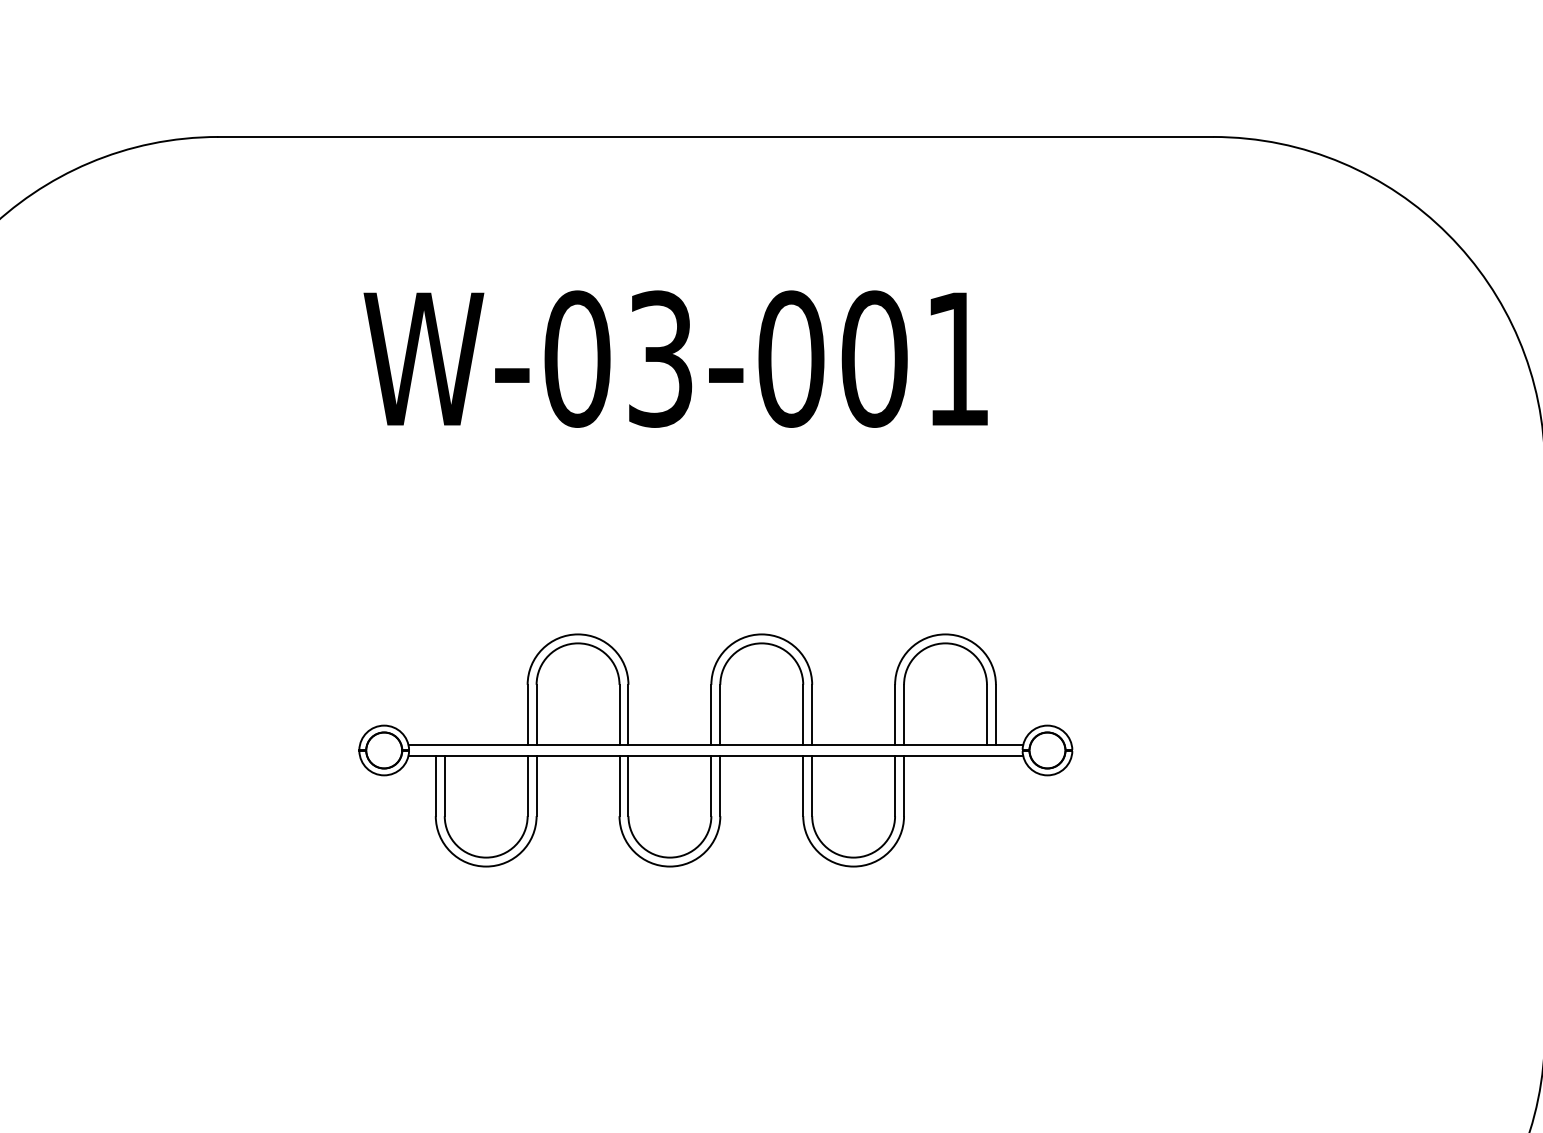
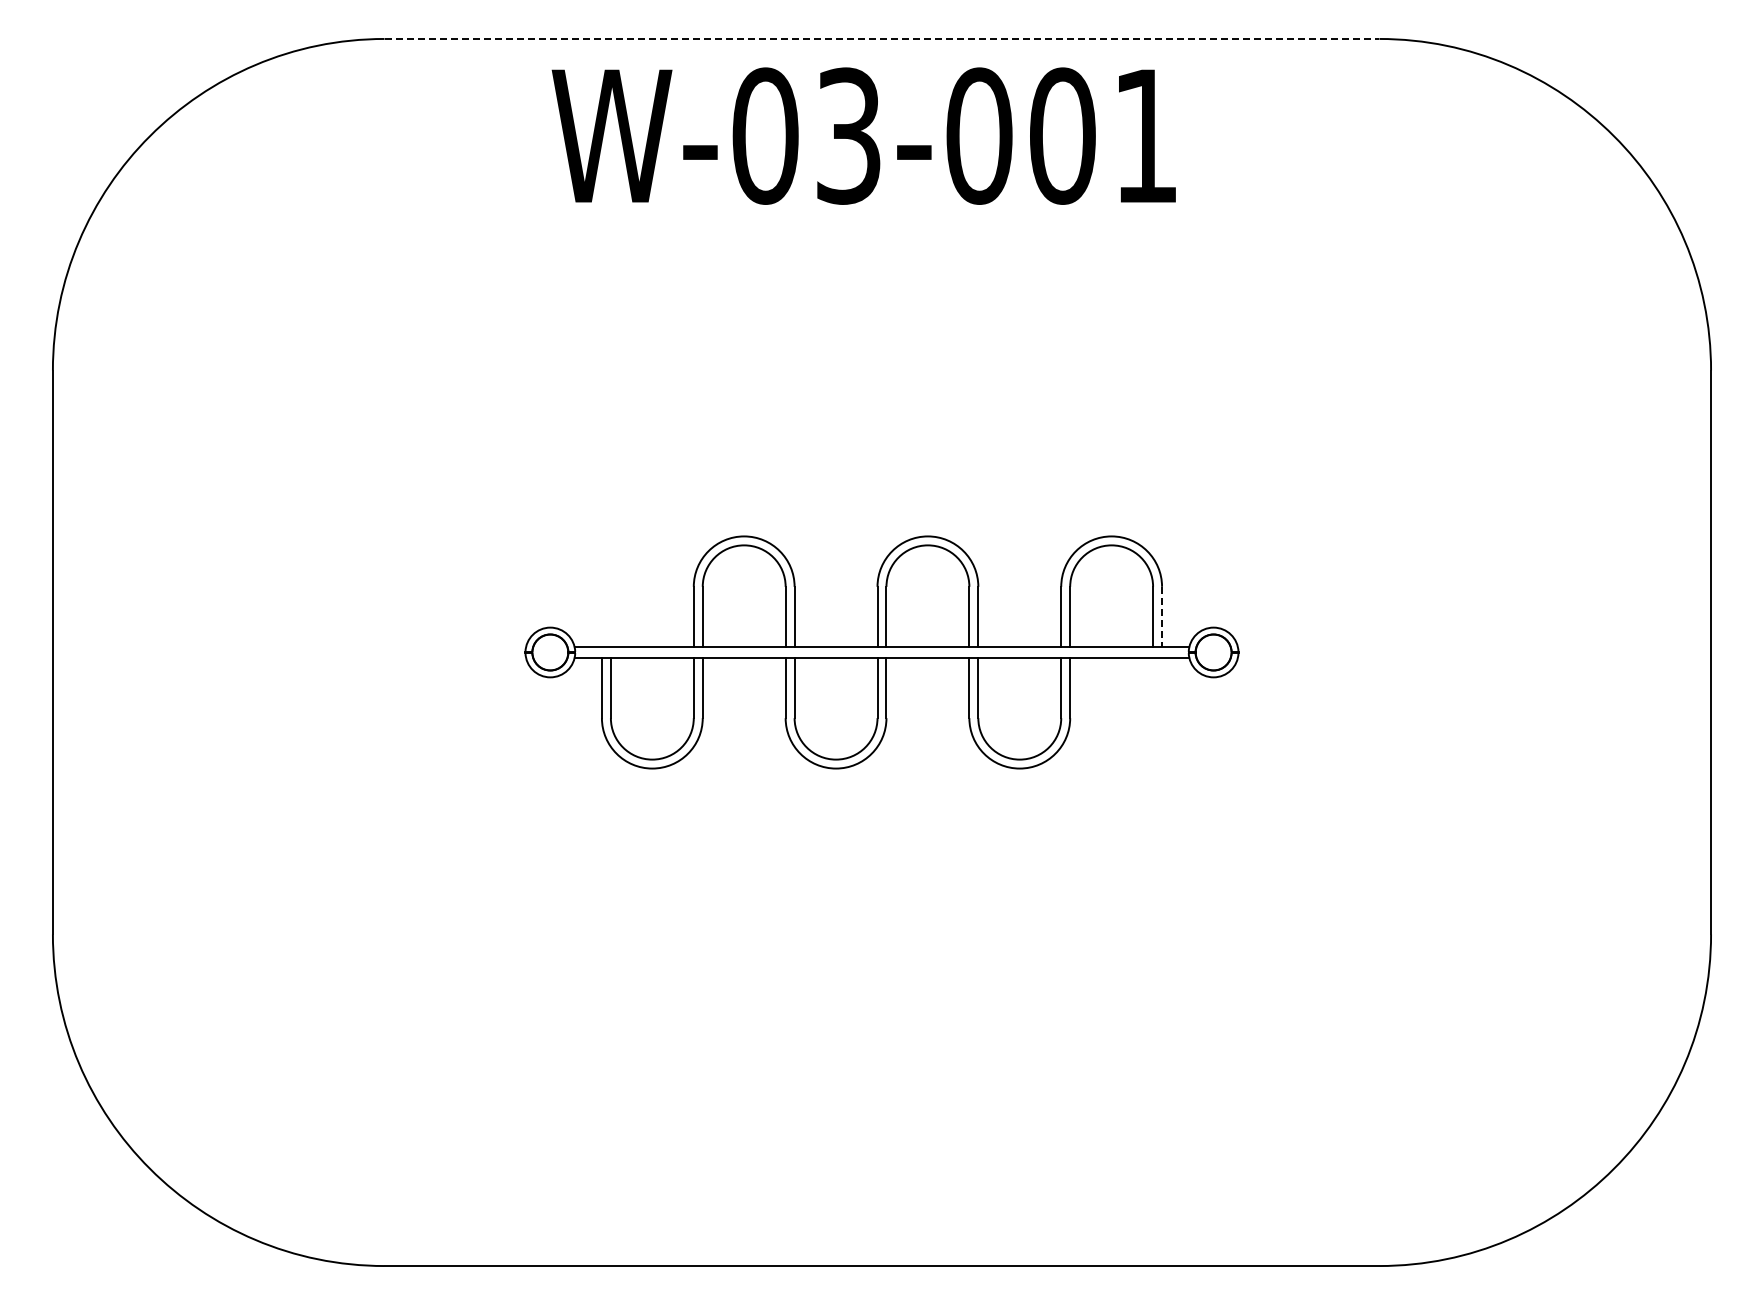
line: (716, 136) -> (882, 38), solid -> dashed
text: (675, 358) -> (863, 135), moved
line: (996, 715) -> (1162, 617), solid -> dashed

